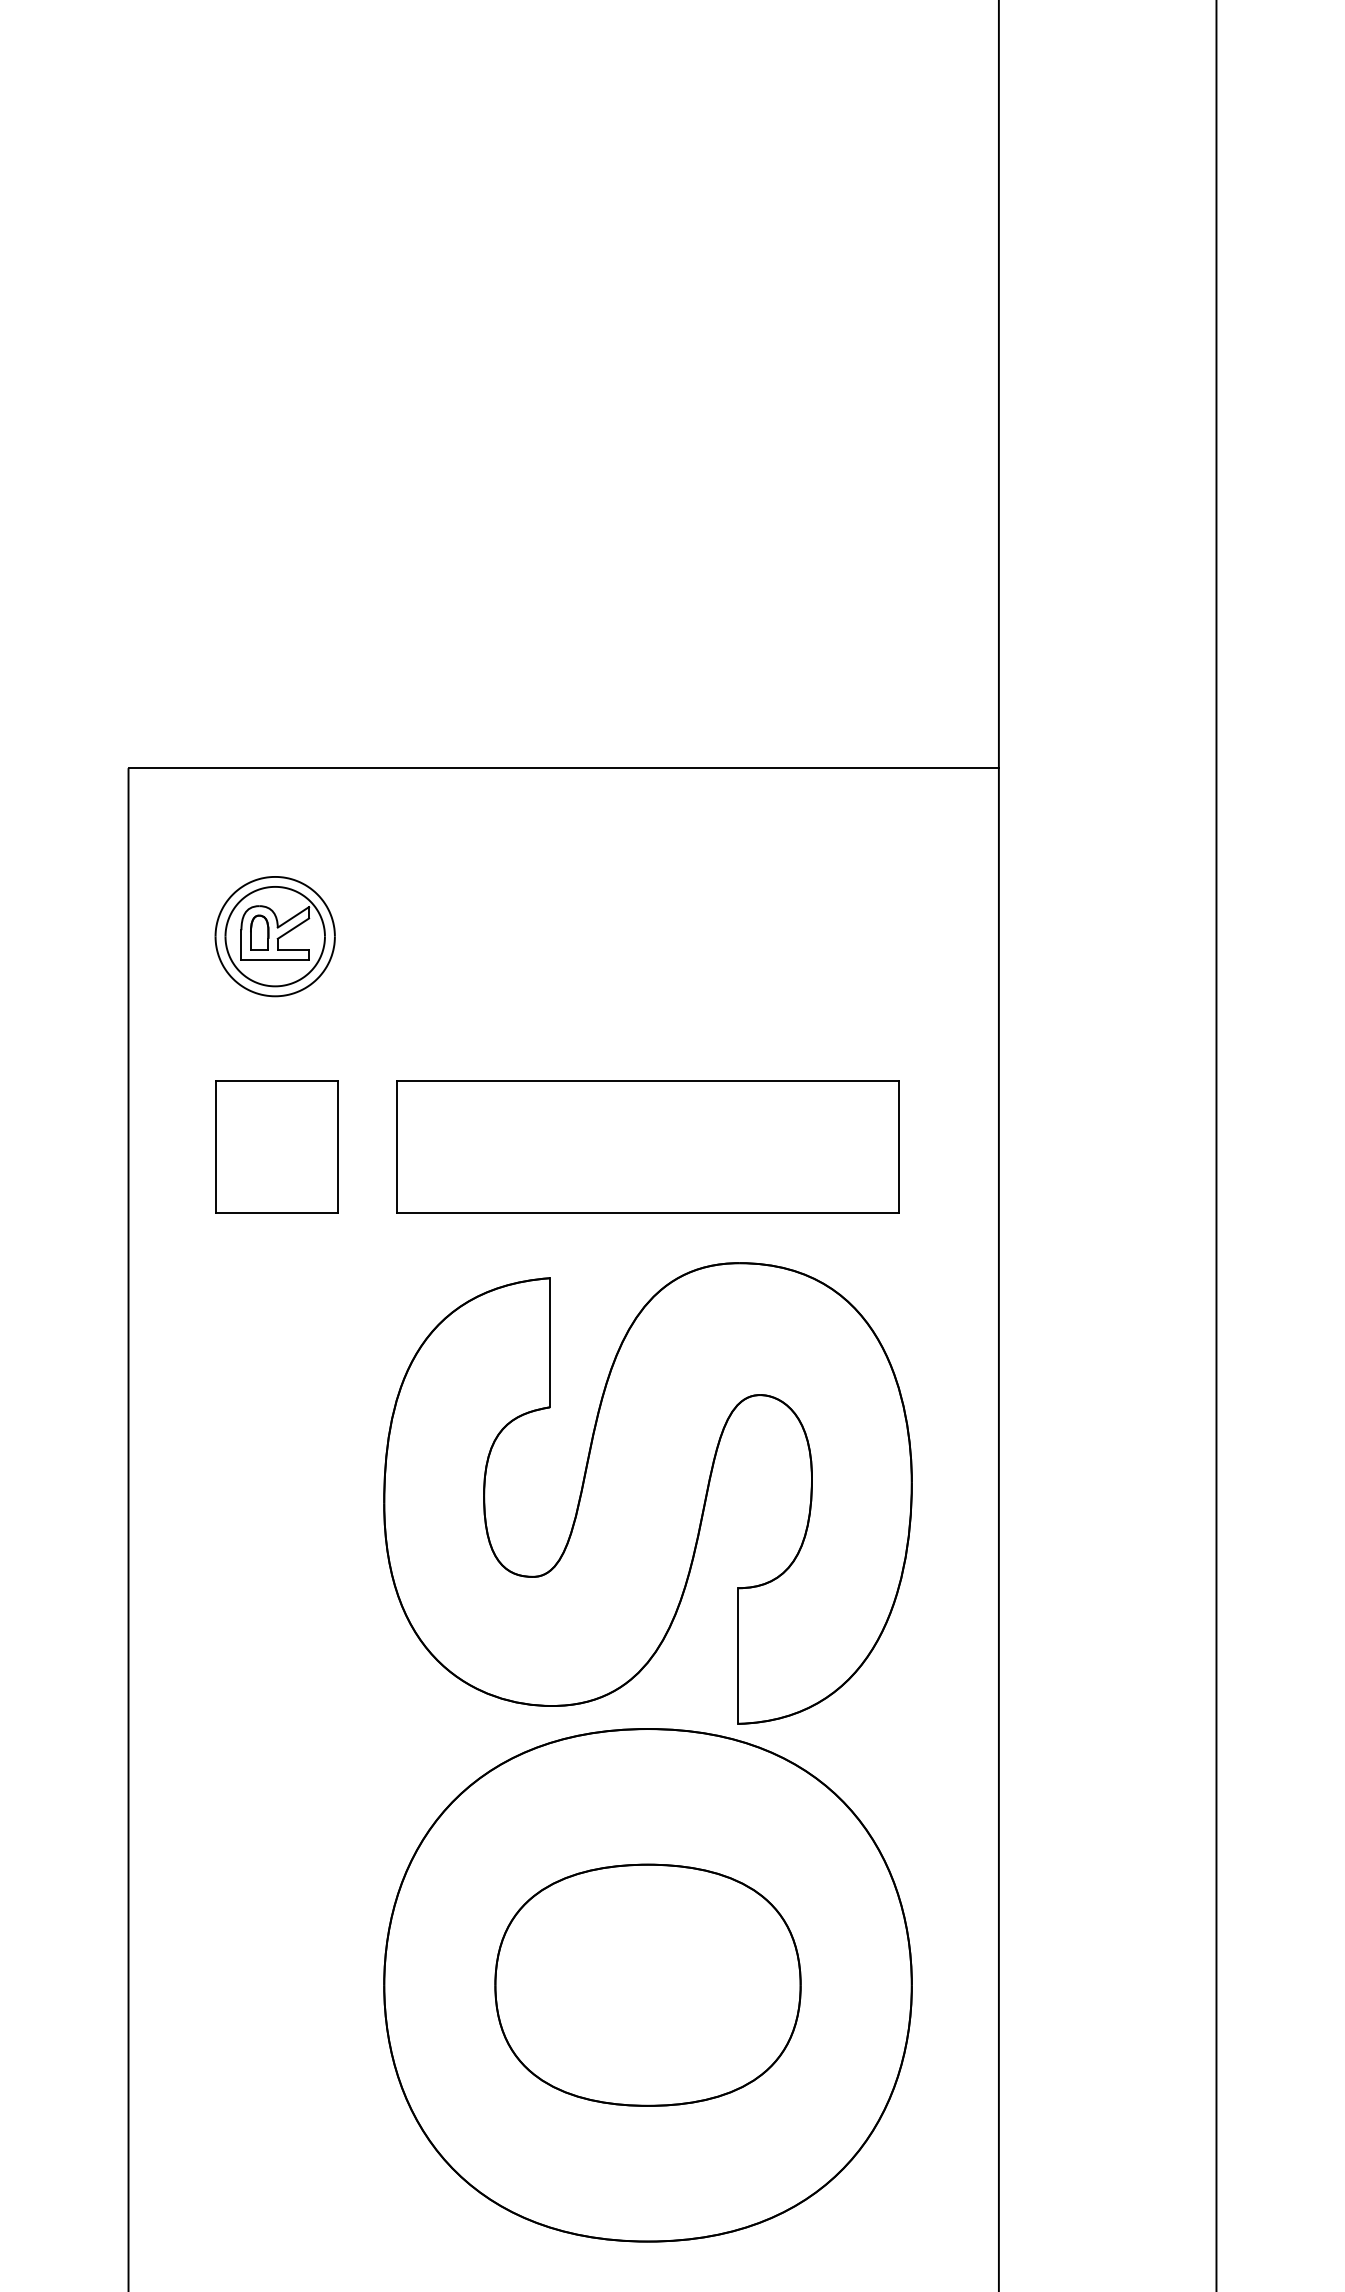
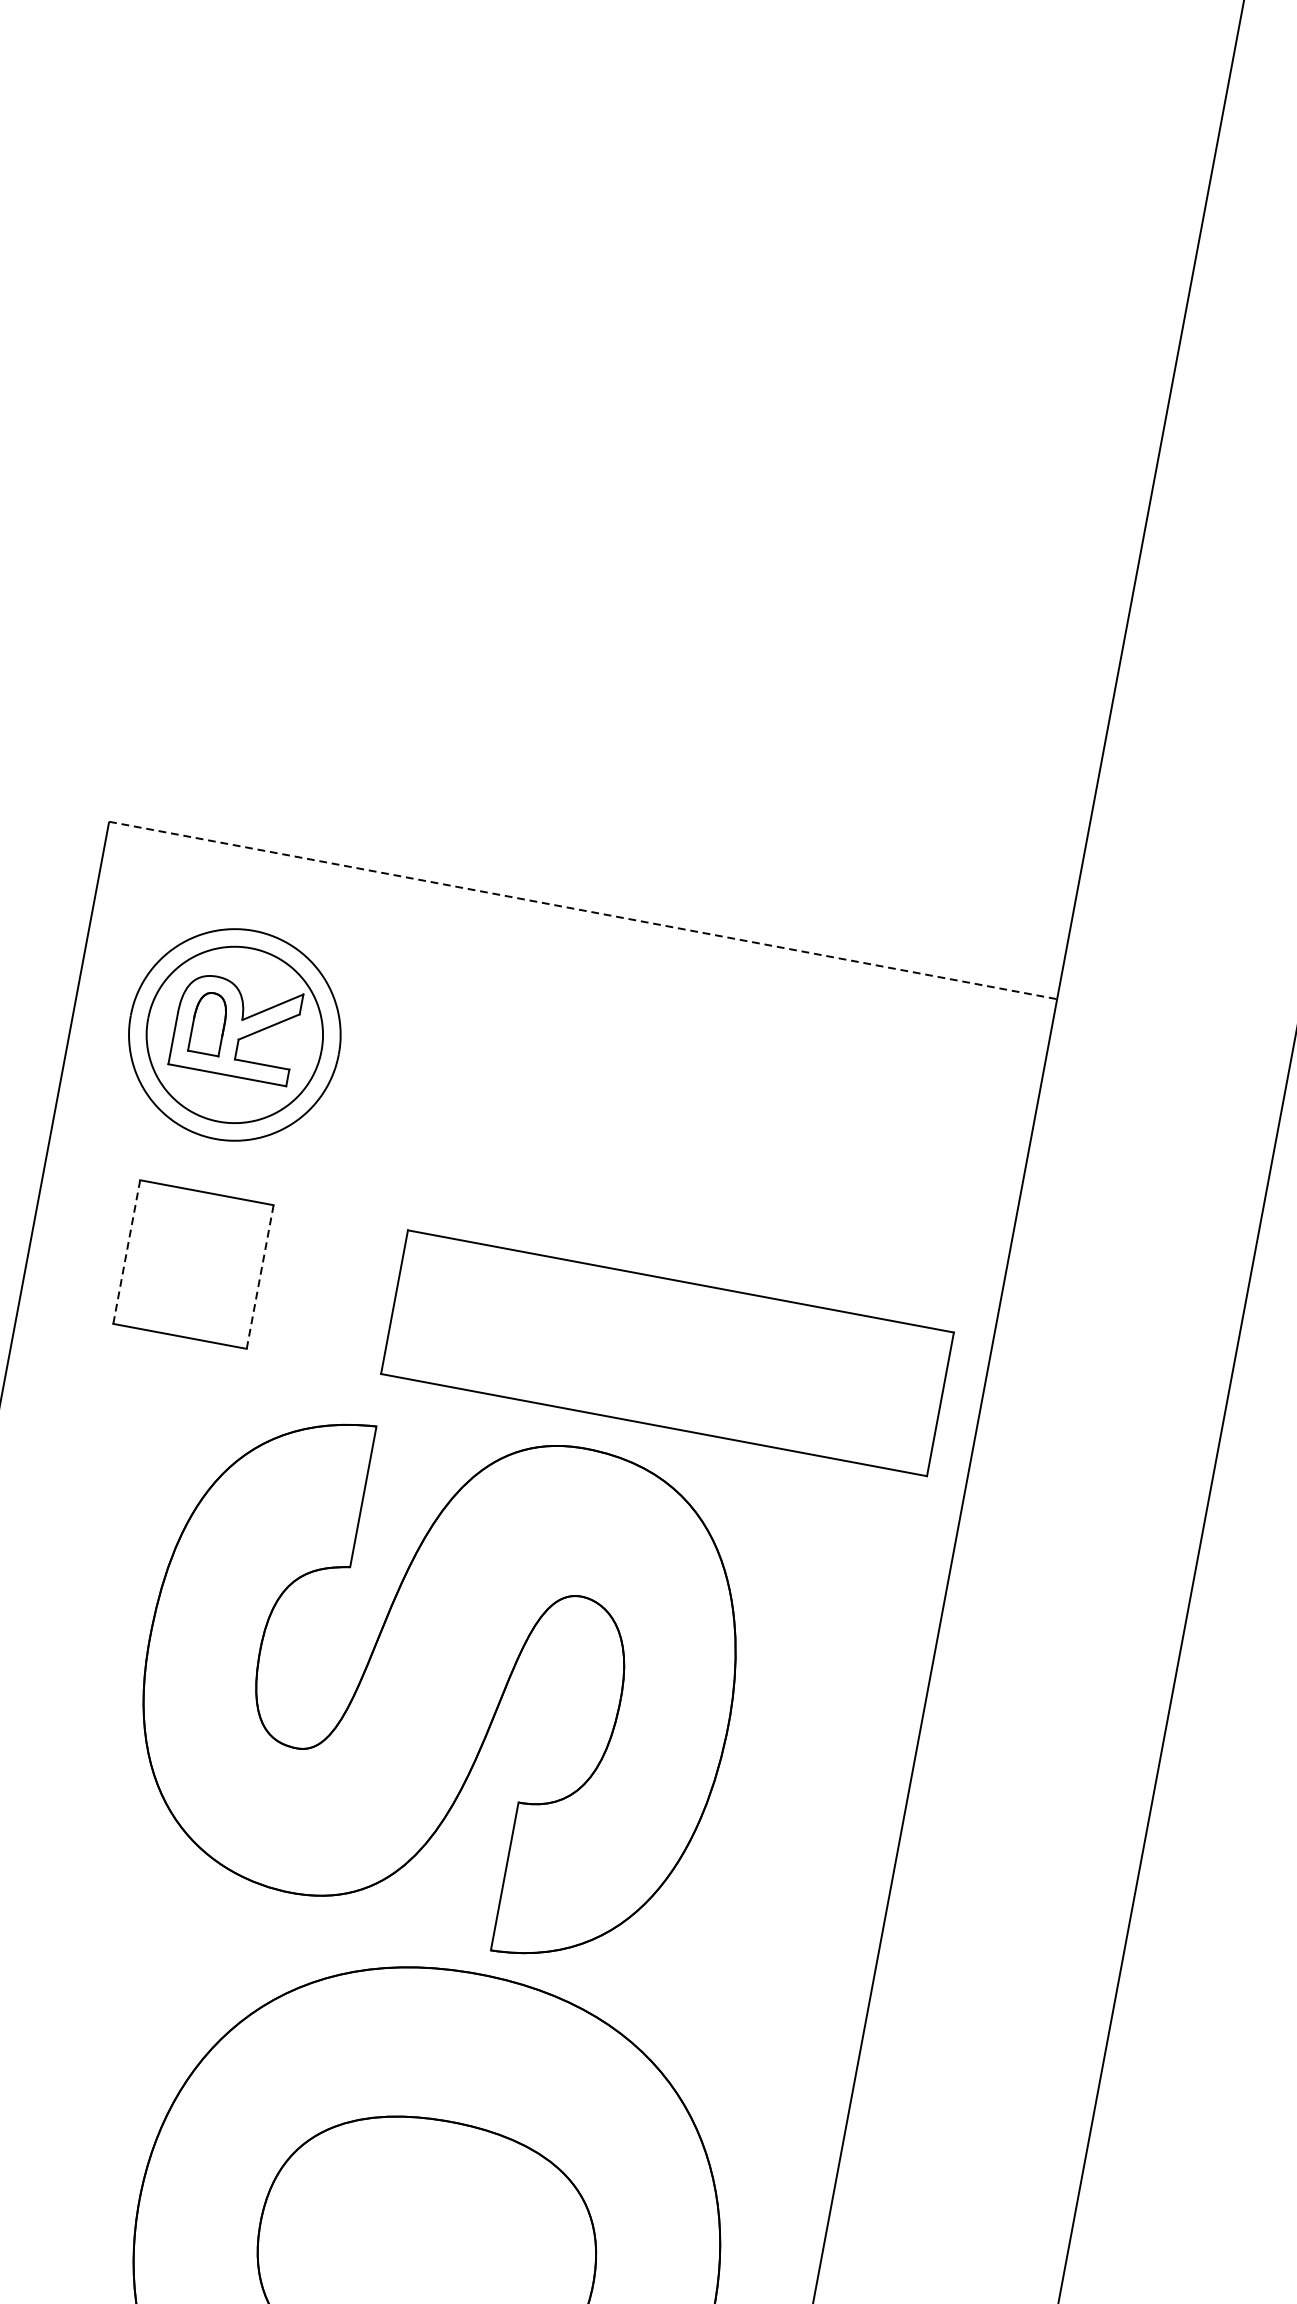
line: (564, 768) -> (583, 911), solid -> dashed
part: (274, 936) -> (233, 1034), size x1.6
line: (215, 1146) -> (126, 1251), solid -> dashed
line: (338, 1146) -> (260, 1276), solid -> dashed
part: (647, 1146) -> (667, 1352), moved
part: (647, 1493) -> (438, 1680), moved

